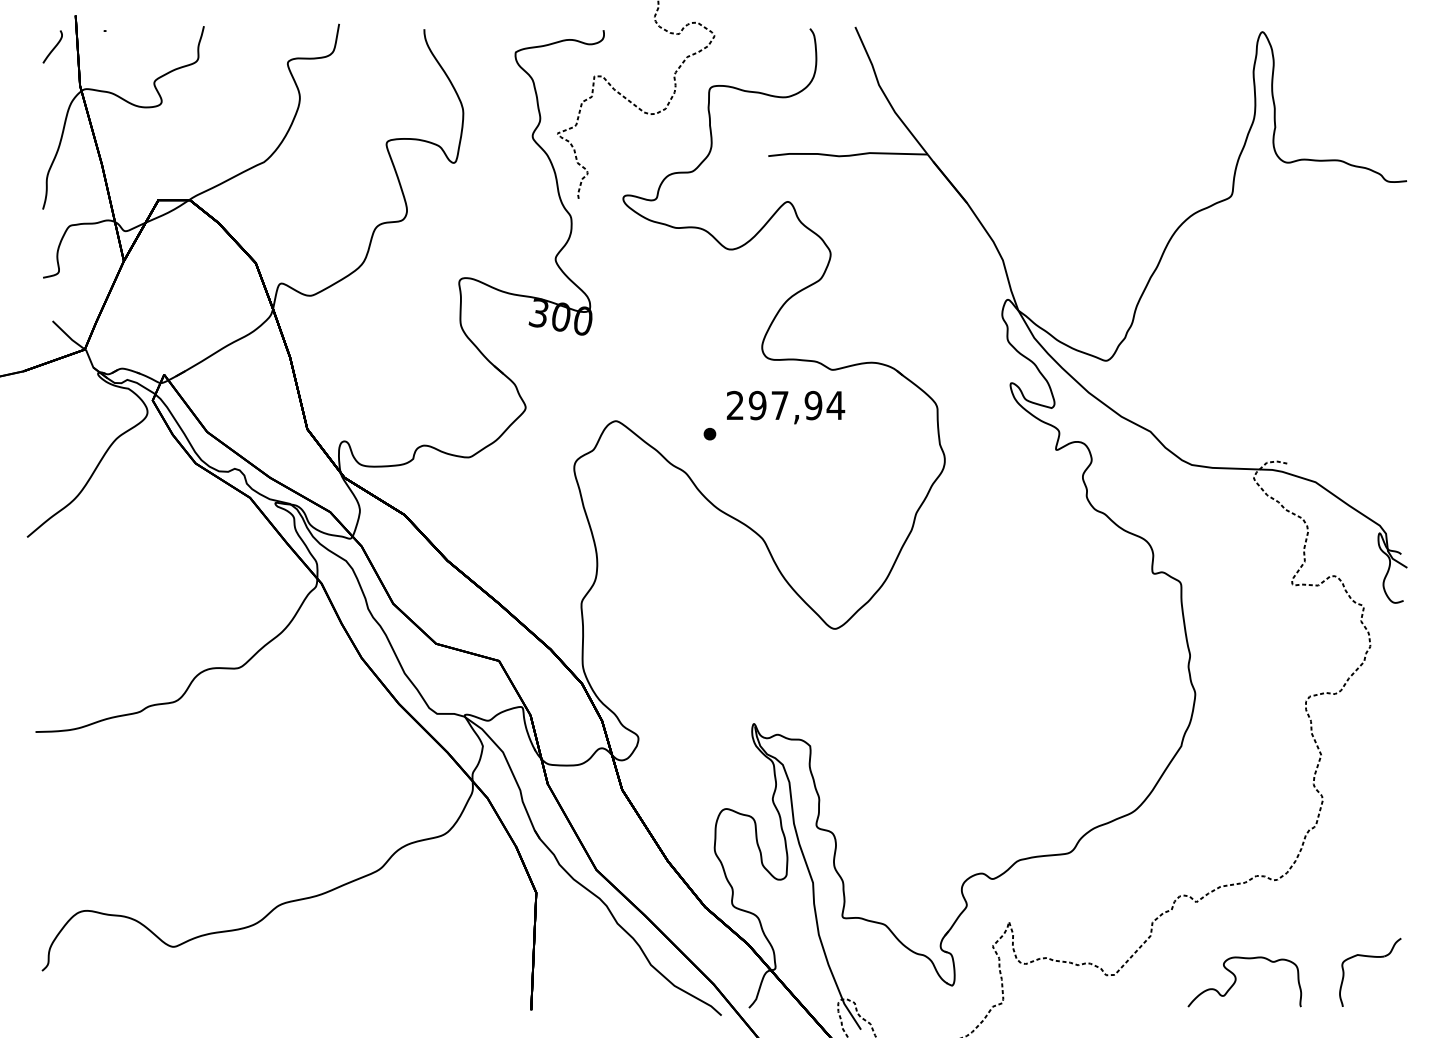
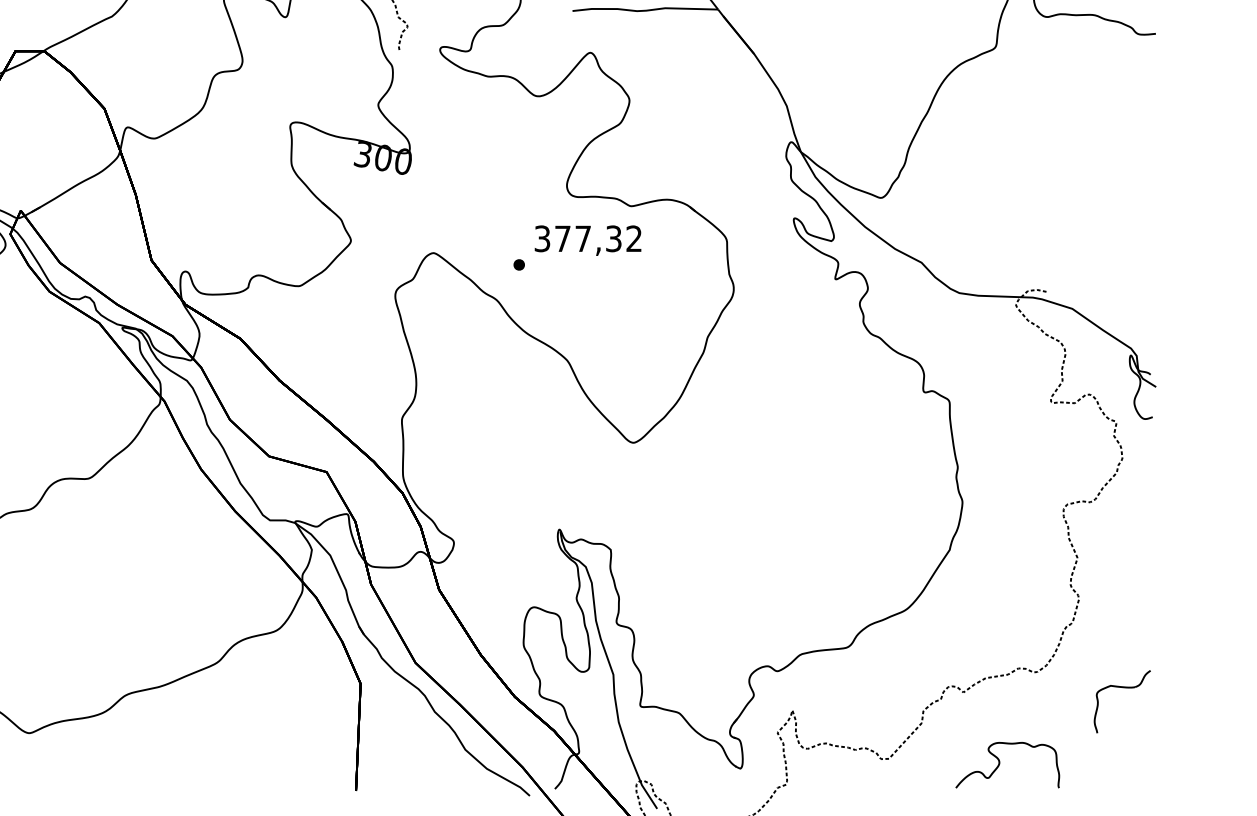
text: (785, 405) -> (588, 238), 297,94 -> 377,32
part: (1370, 957) -> (1122, 688), moved

